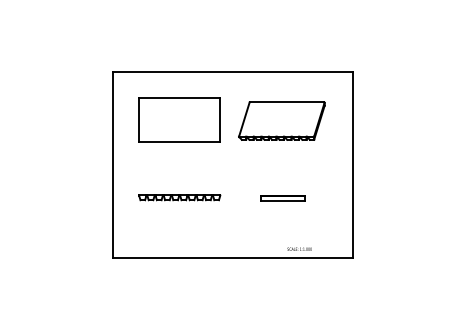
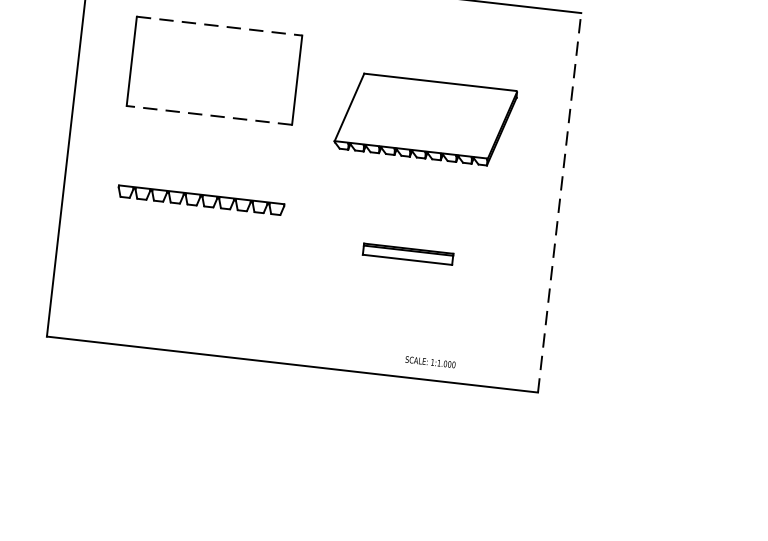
line: (179, 98) -> (220, 26), solid -> dashed
part: (281, 120) -> (424, 118), moved
line: (179, 142) -> (210, 116), solid -> dashed
line: (353, 165) -> (559, 203), solid -> dashed
part: (179, 197) -> (200, 200), moved

